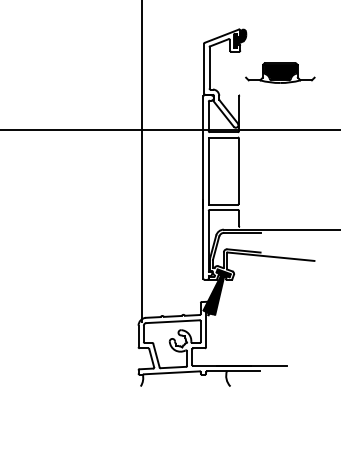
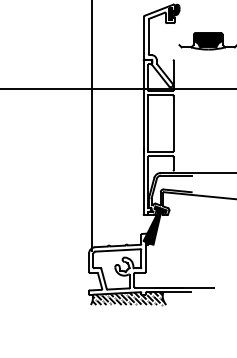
hatch: (184, 378) -> (127, 298), added

